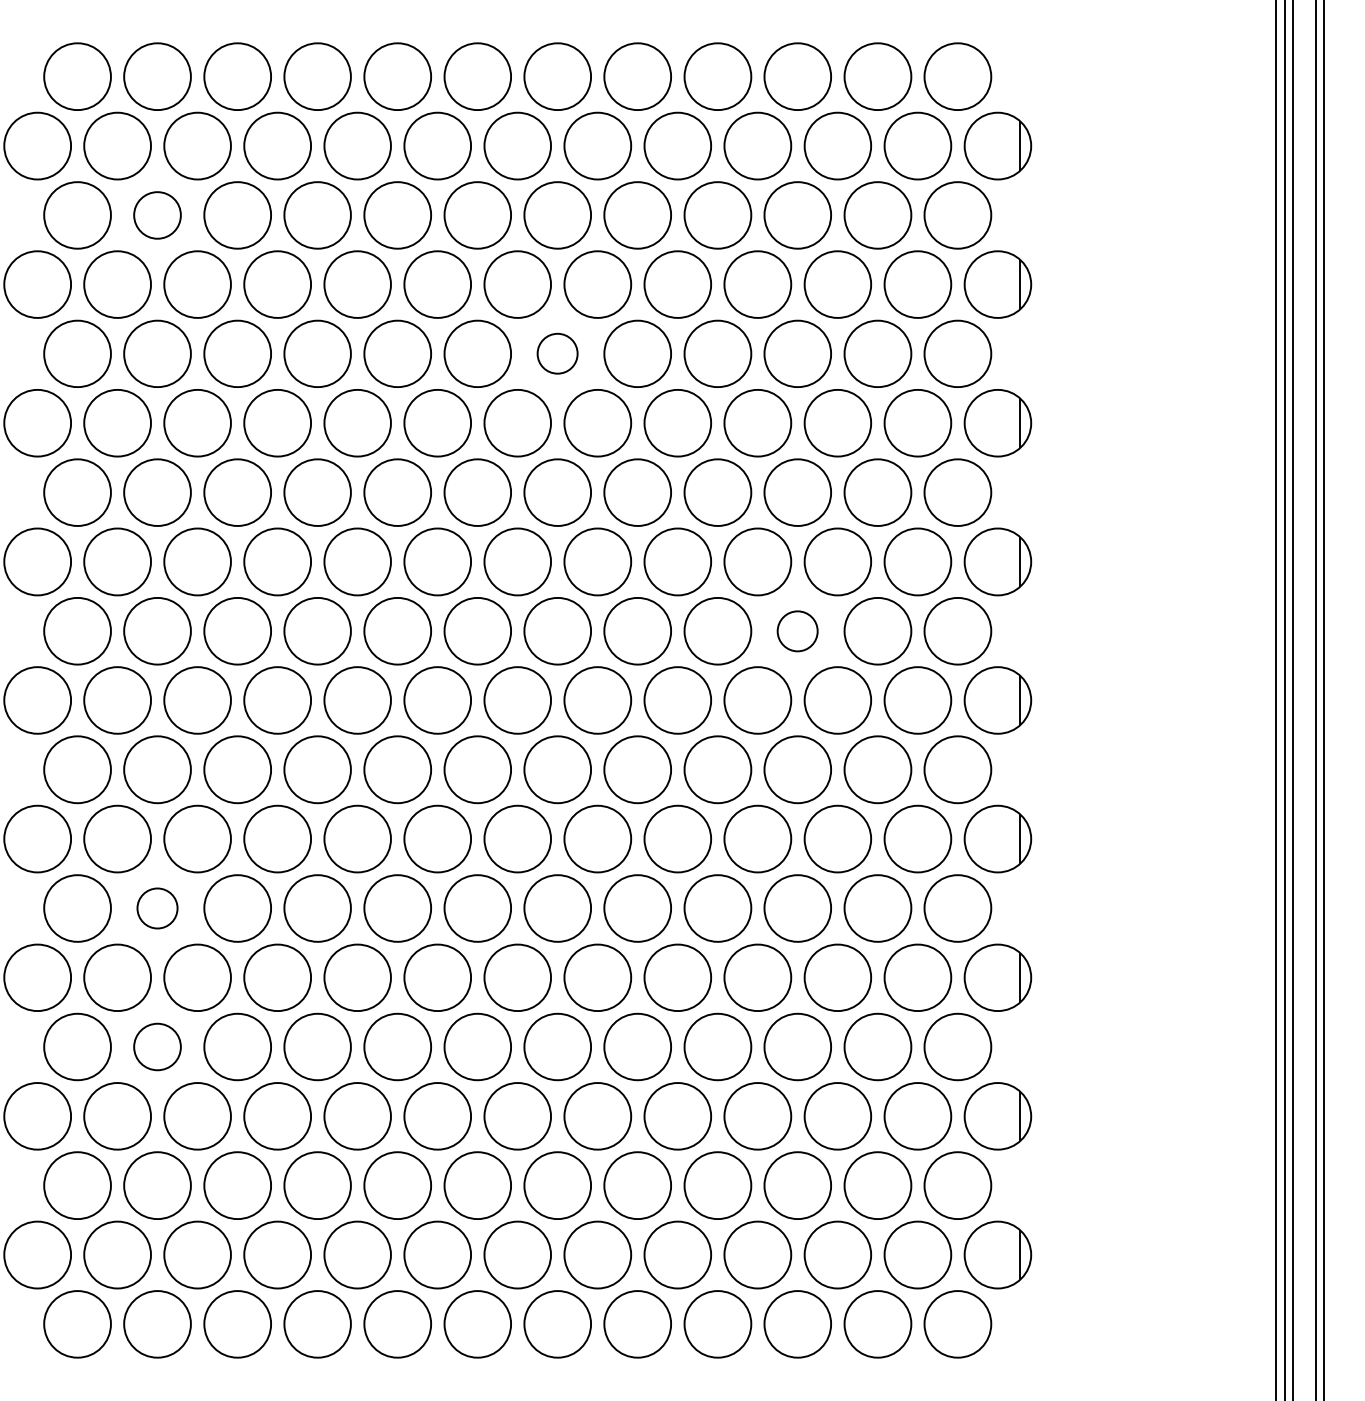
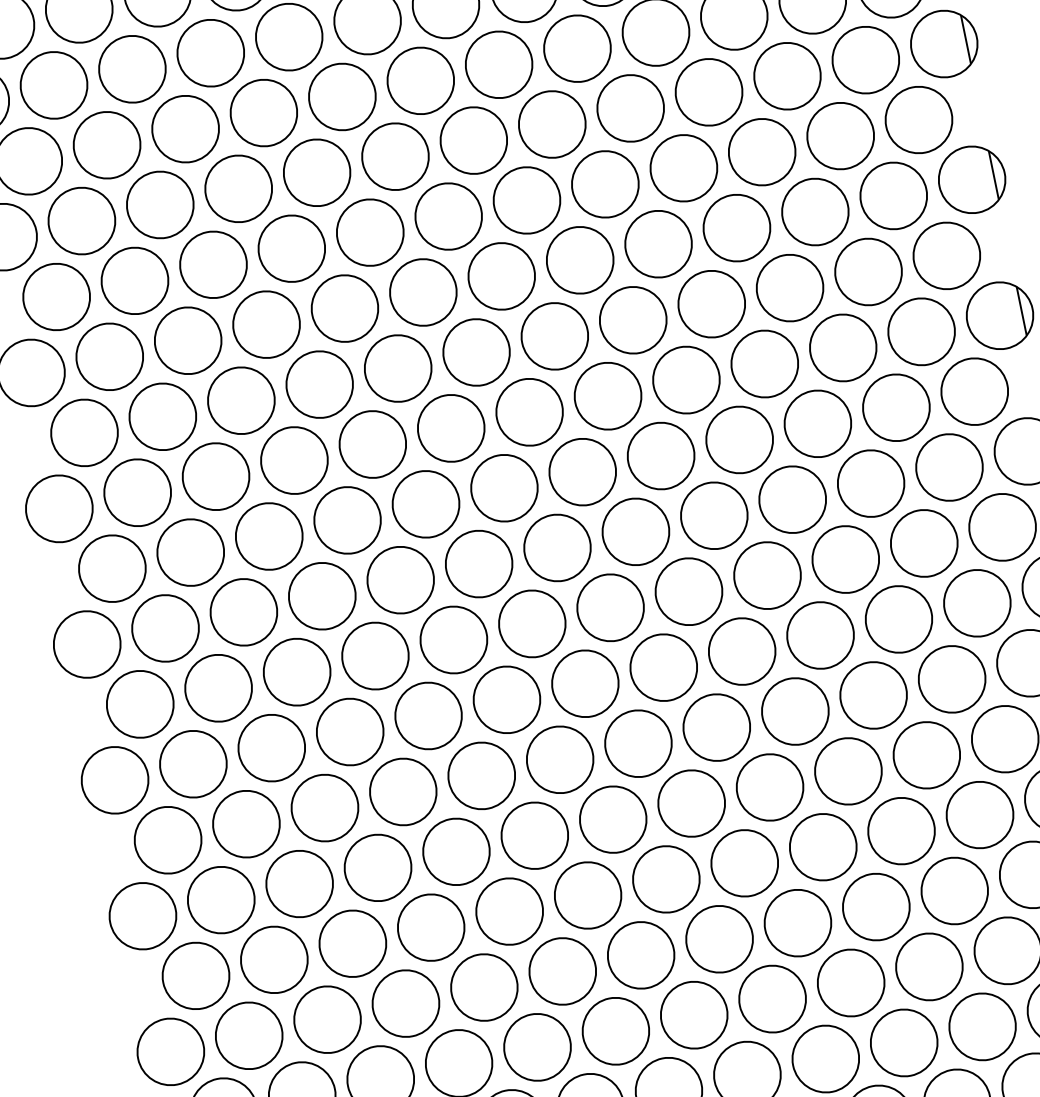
part: (157, 215) -> (107, 145), size x1.43
part: (557, 353) -> (526, 200), size x1.67
part: (797, 631) -> (817, 424), size x1.67
part: (157, 908) -> (246, 824), size x1.67
part: (157, 1046) -> (274, 959), size x1.43

